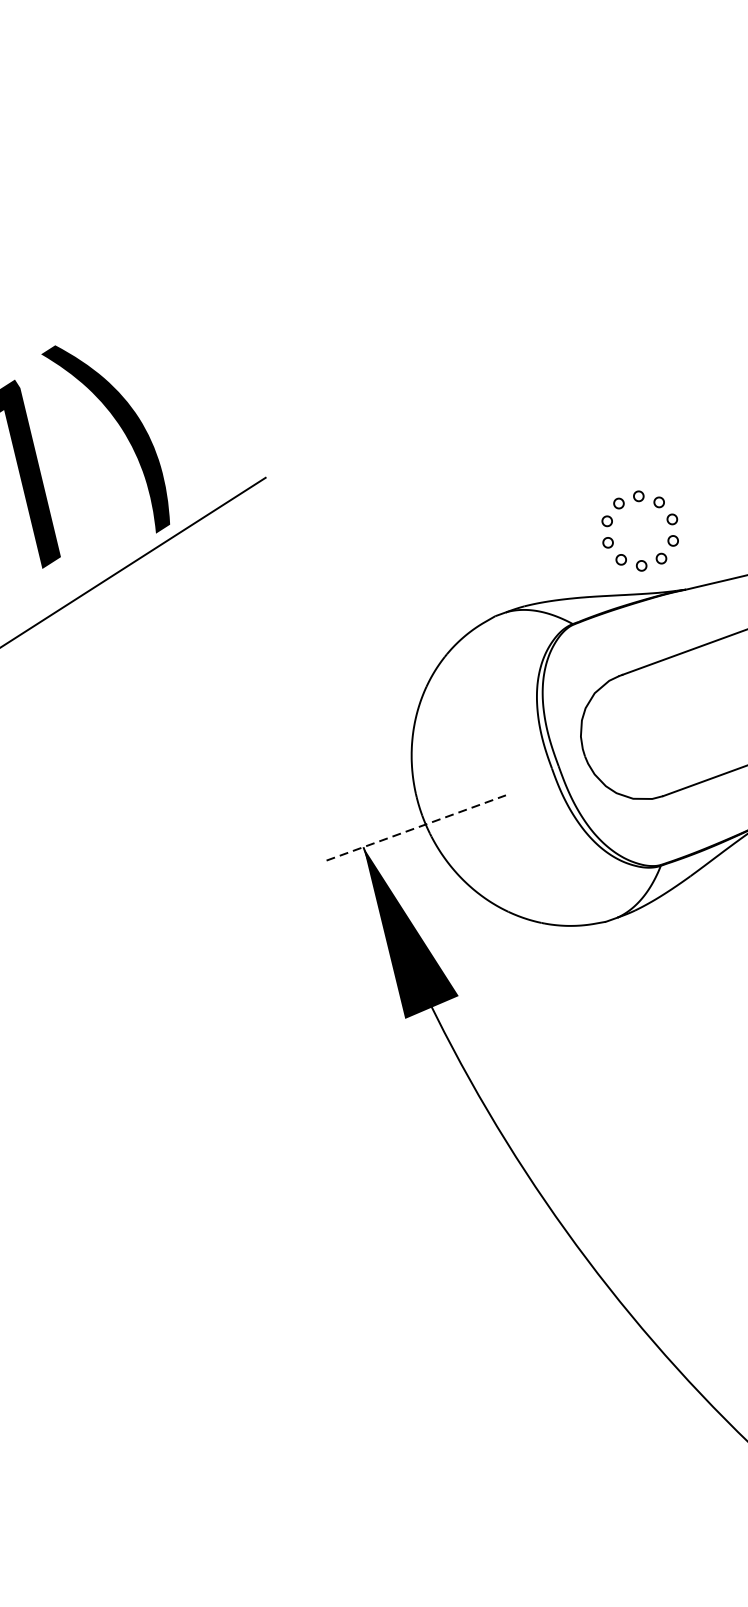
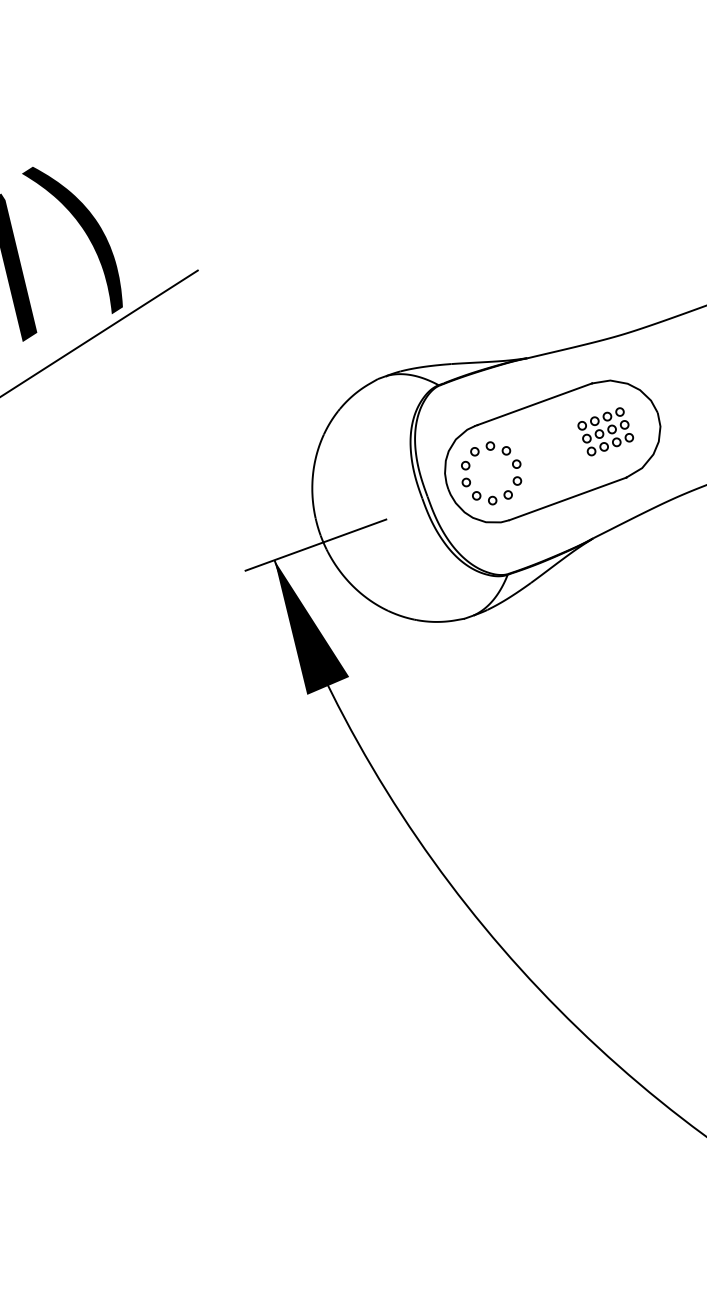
part: (613, 523) -> (470, 467), moved
line: (415, 828) -> (315, 545), dashed -> solid

